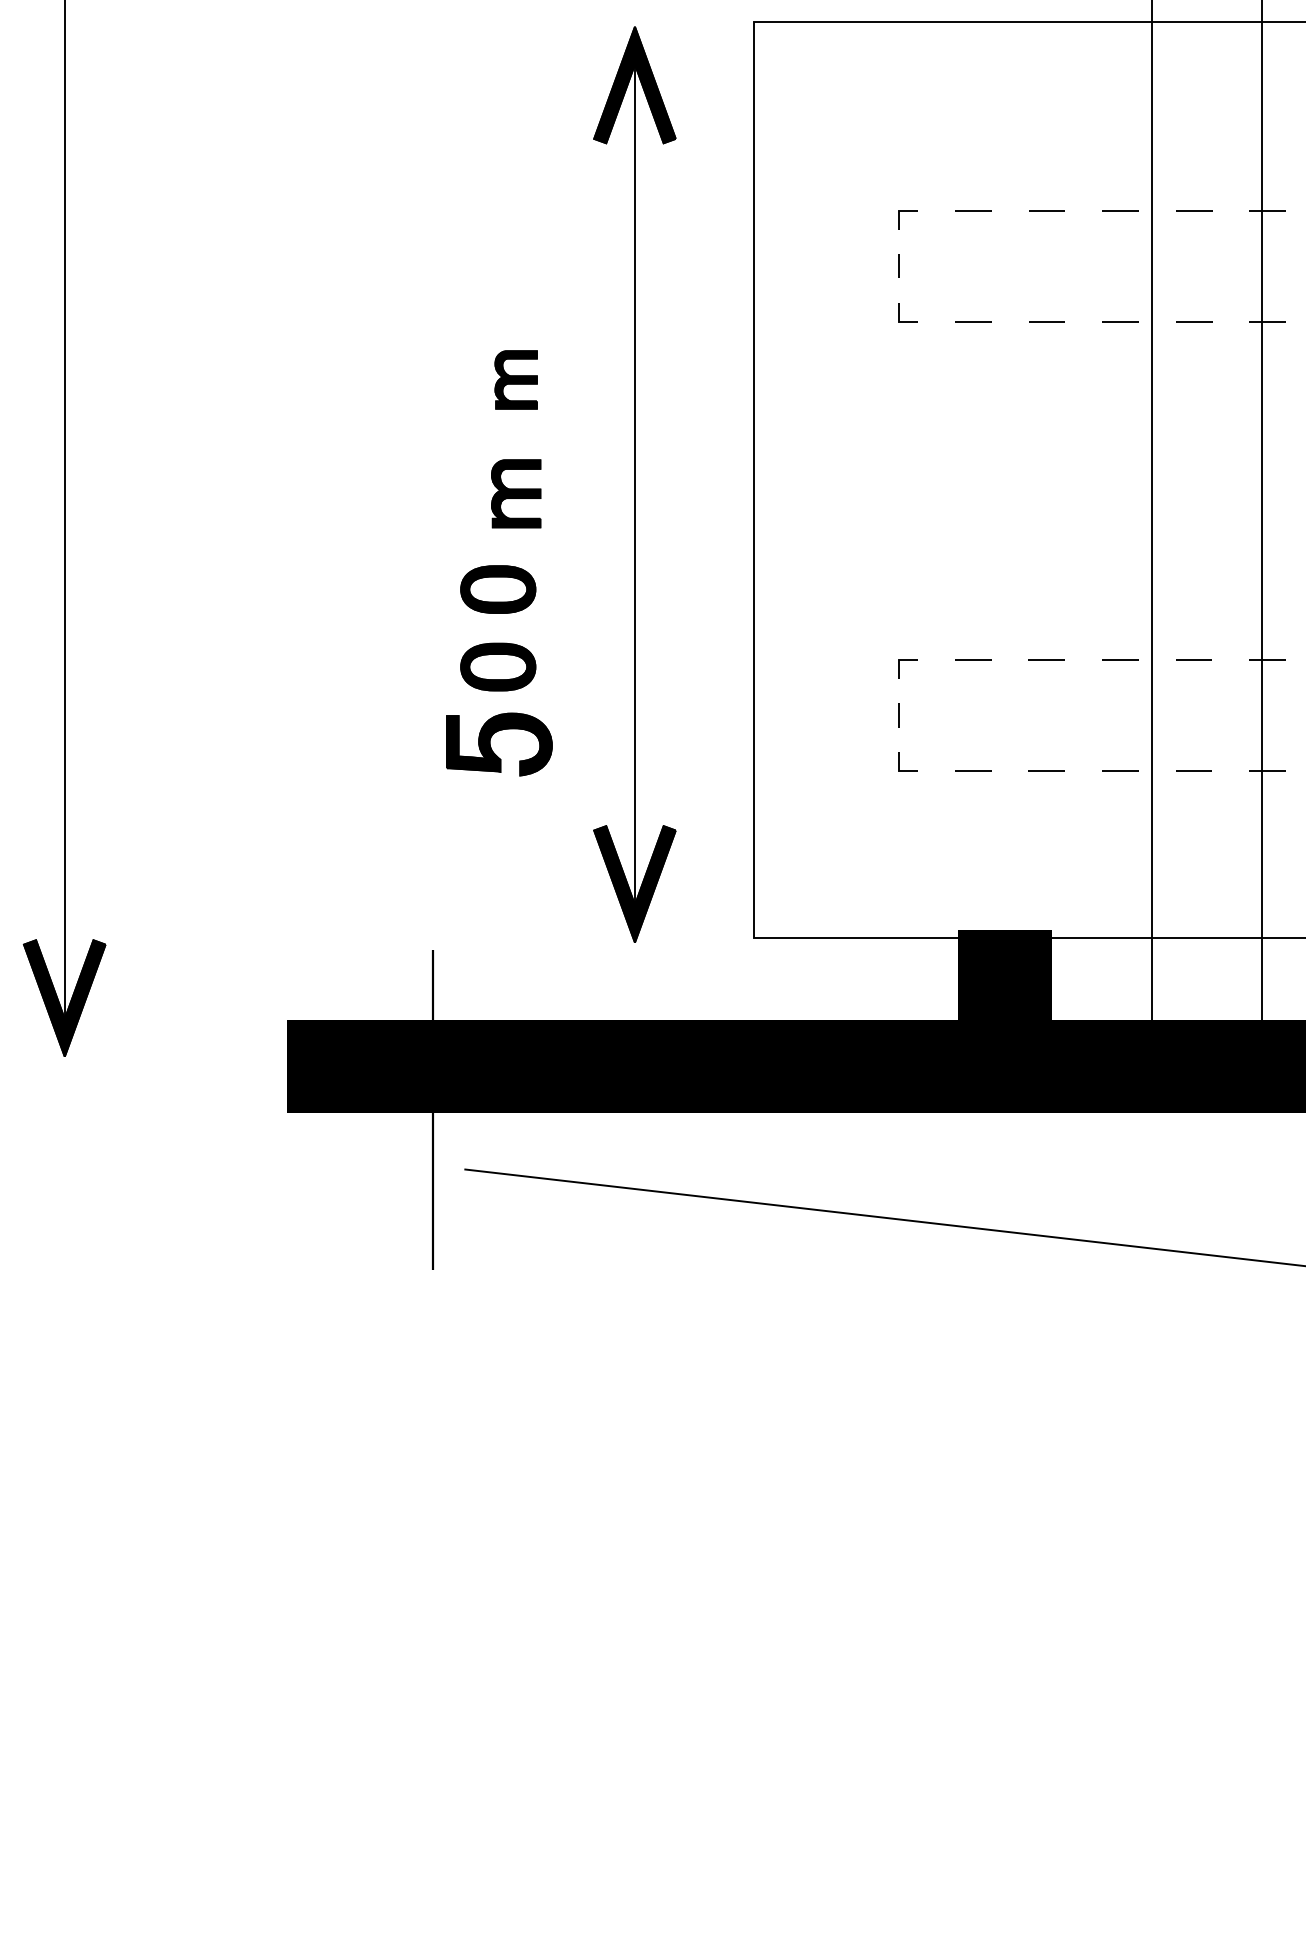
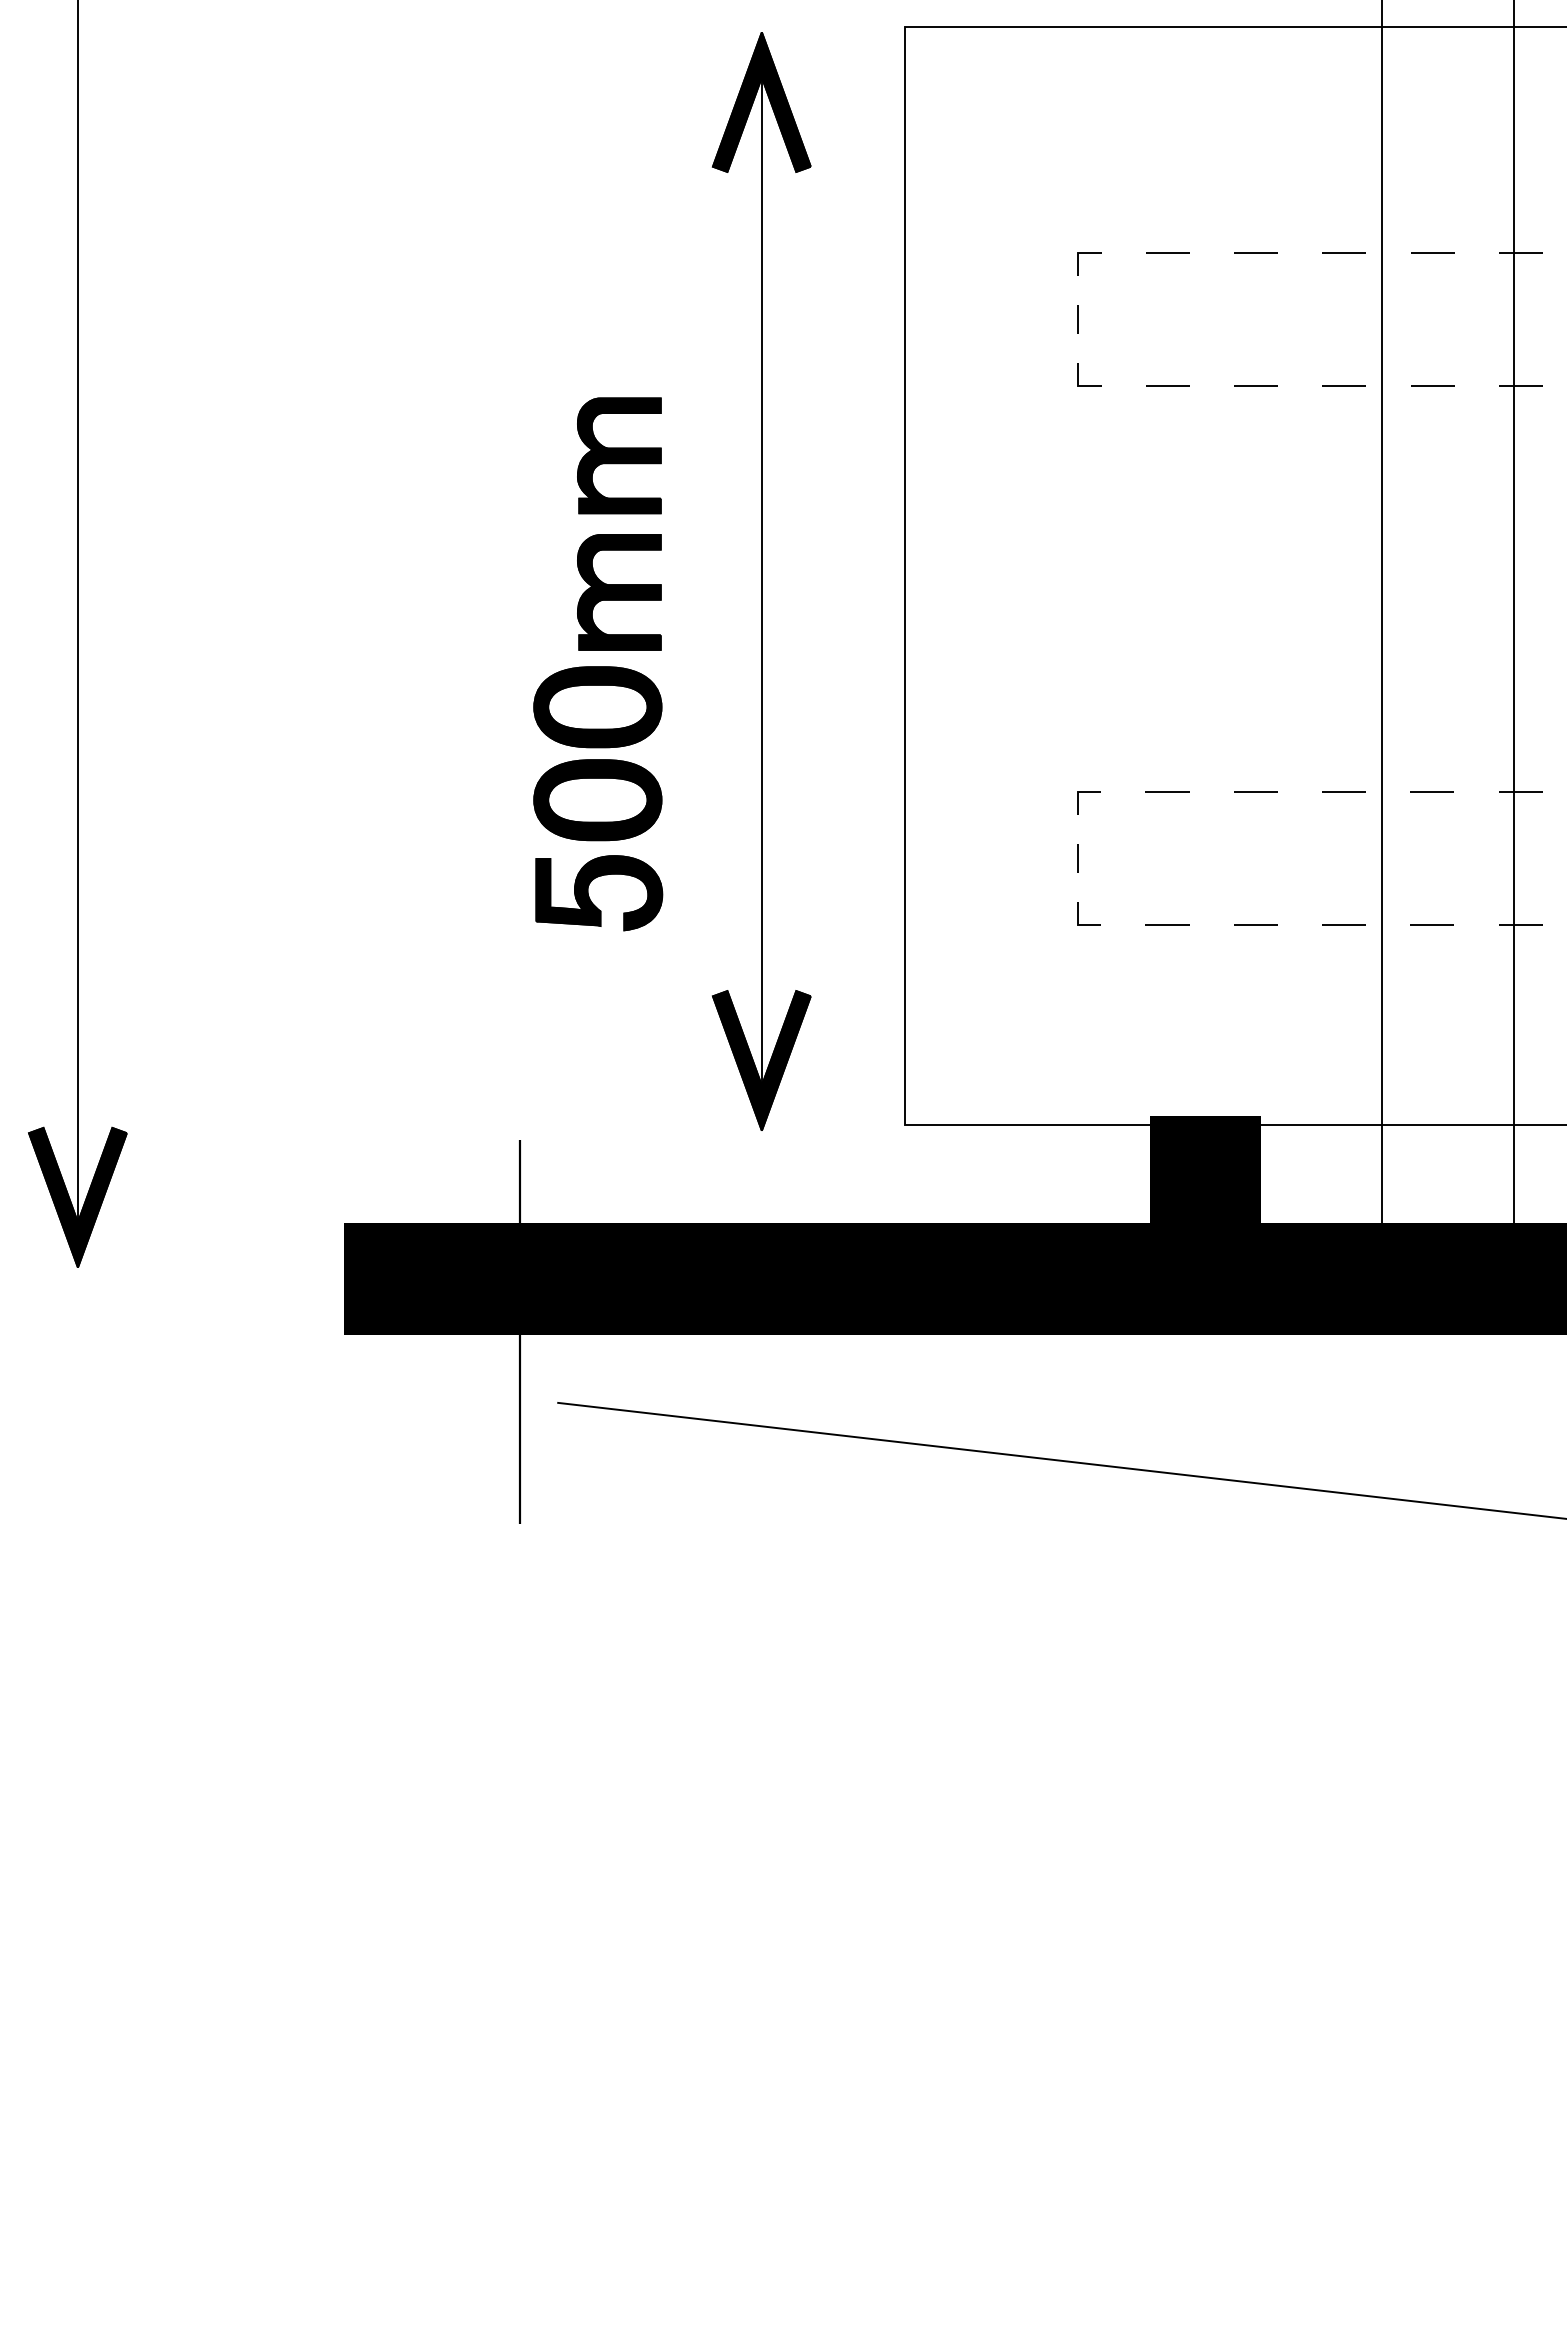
part: (516, 379) -> (619, 455), size x1.67
part: (516, 493) -> (619, 592), size x1.43
part: (497, 589) -> (597, 707), size x1.43
part: (497, 667) -> (597, 800), size x1.43

